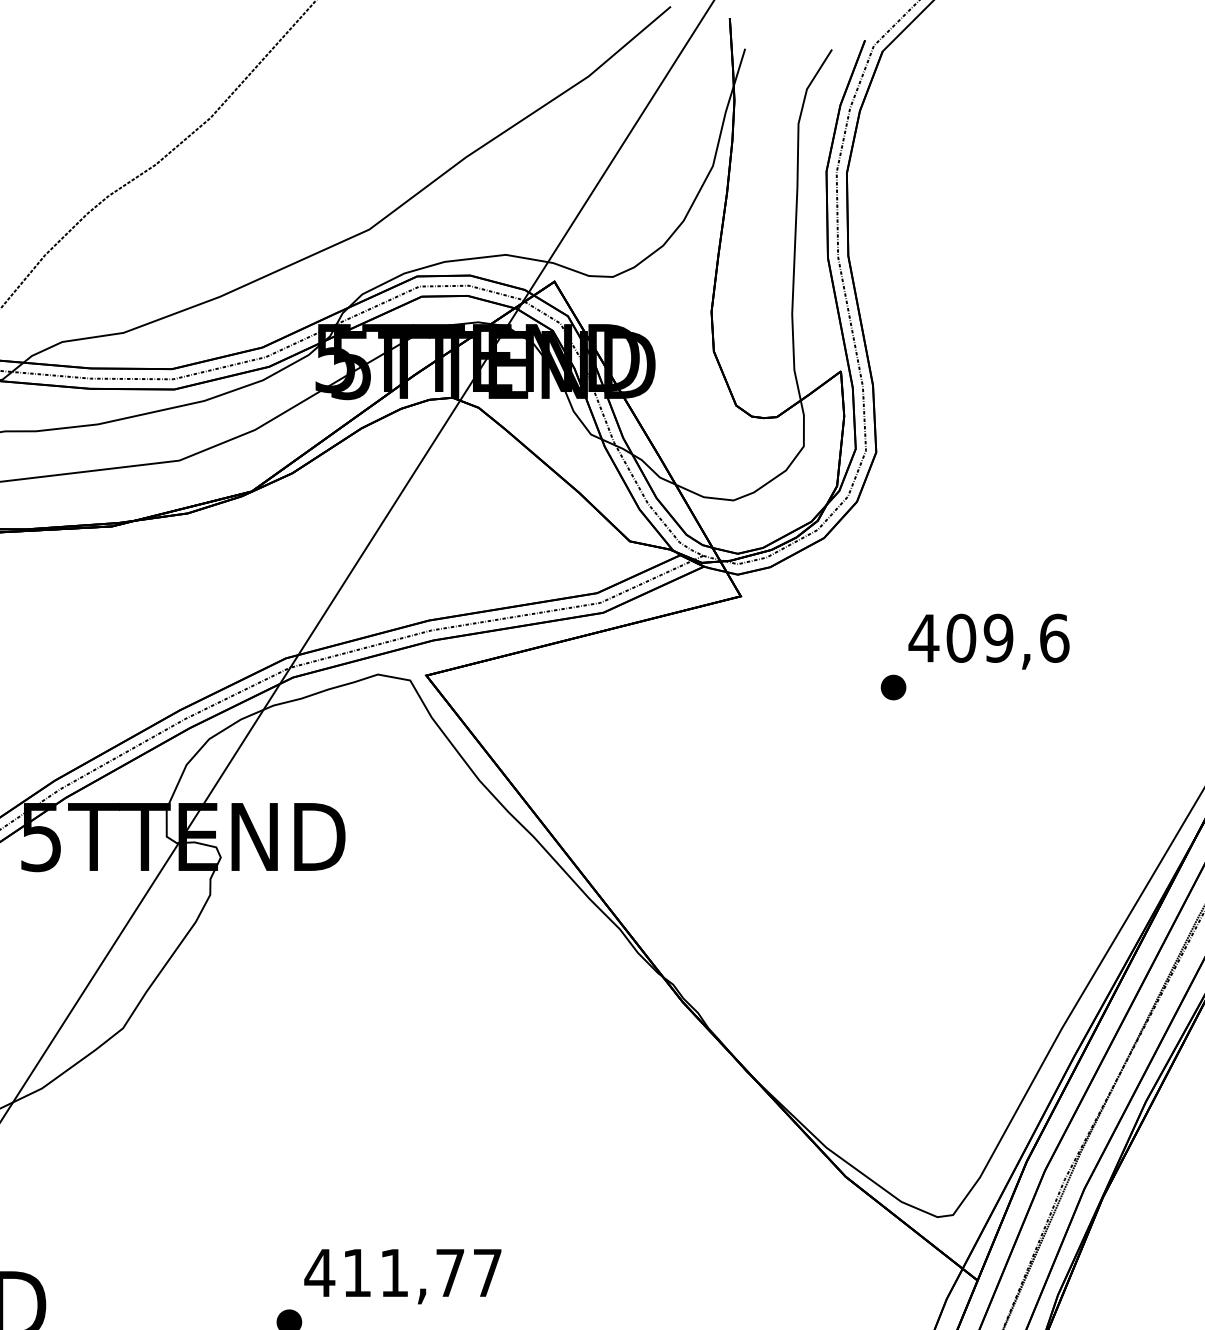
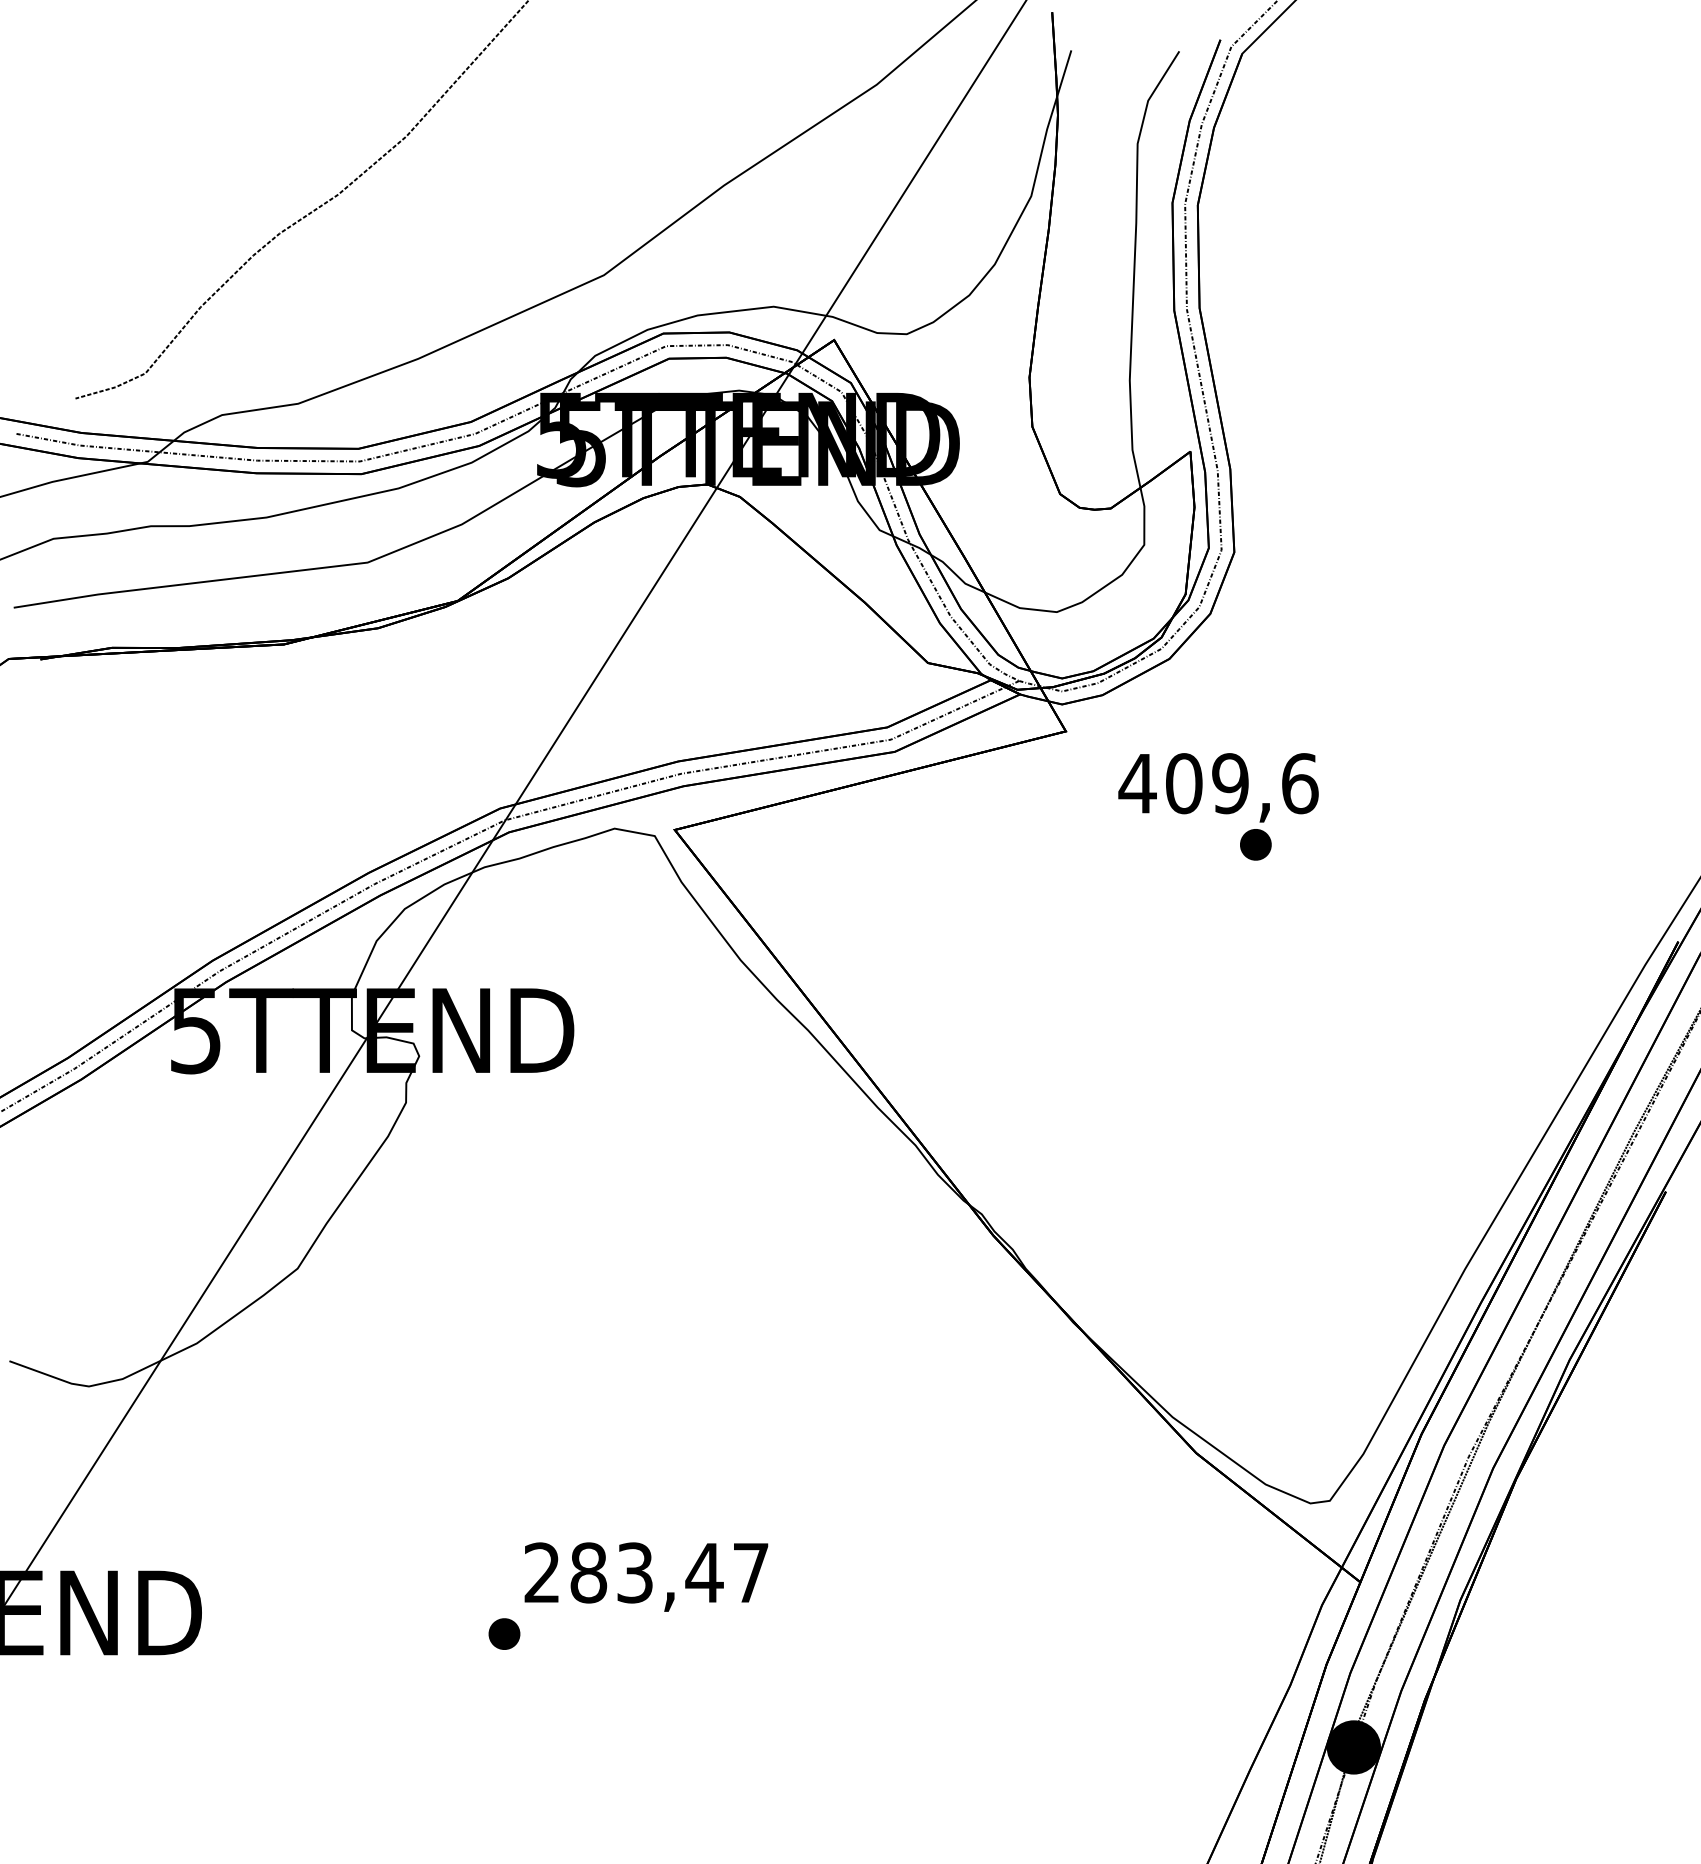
text: (988, 641) -> (1218, 787), moved
text: (385, 1272) -> (623, 1572), 411,77 -> 283,47

